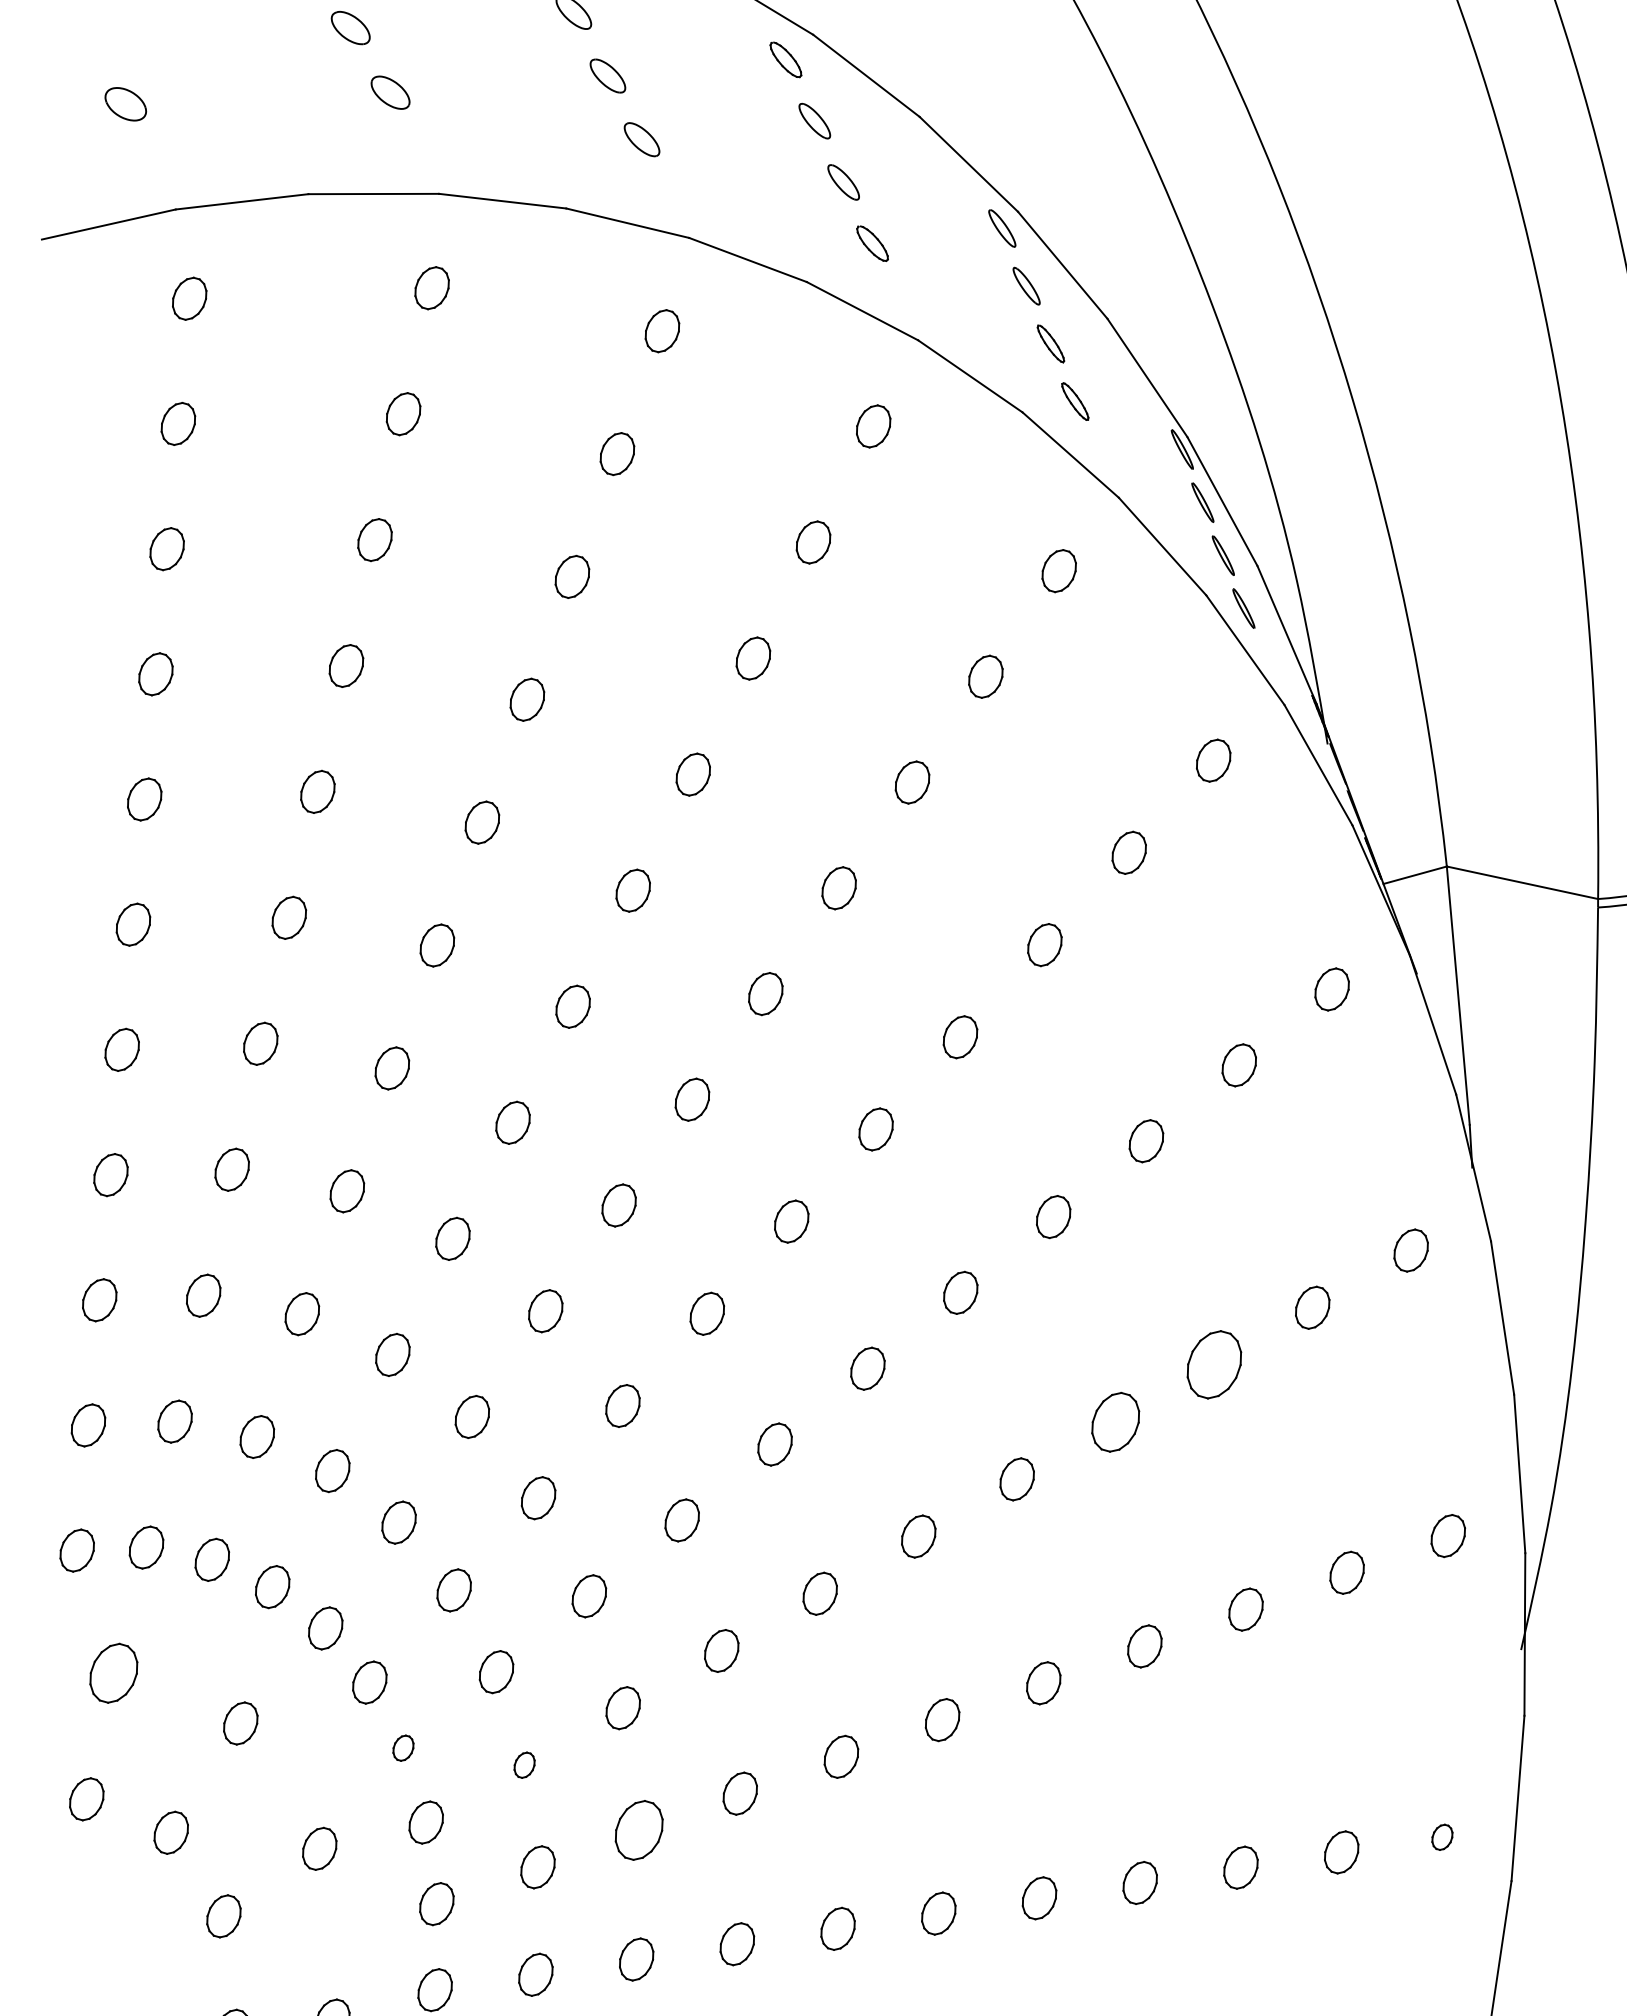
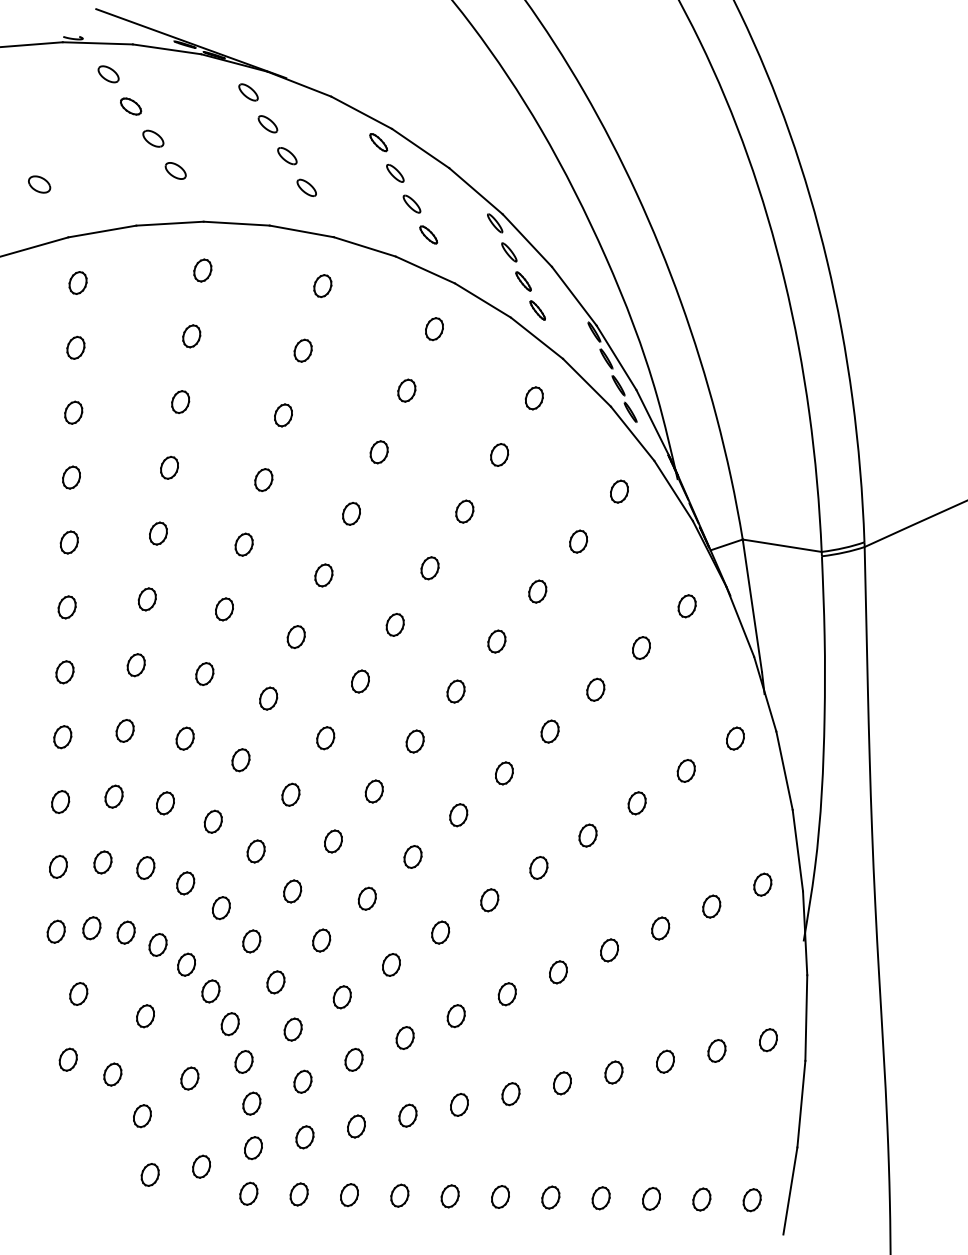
part: (1212, 1365) -> (636, 803), size x0.62
part: (1114, 1421) -> (587, 835), size x0.71
part: (113, 1672) -> (78, 993), size x0.71
part: (402, 1748) -> (229, 1024), size x1.67
part: (523, 1765) -> (292, 1029), size x1.67
part: (638, 1829) -> (353, 1059), size x0.71
part: (1442, 1837) -> (768, 1040), size x1.67

